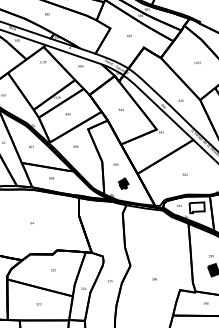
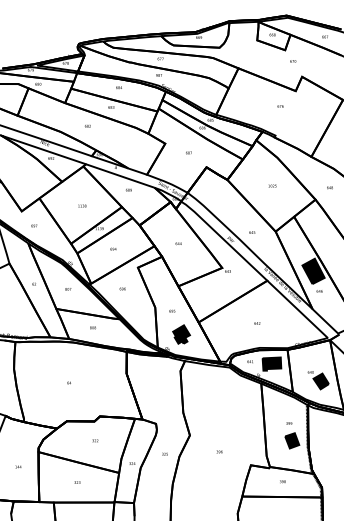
text: (43, 61) -> (82, 205), moved
part: (123, 183) -> (181, 334), size x1.43
fill: (196, 207) -> (271, 363), added

